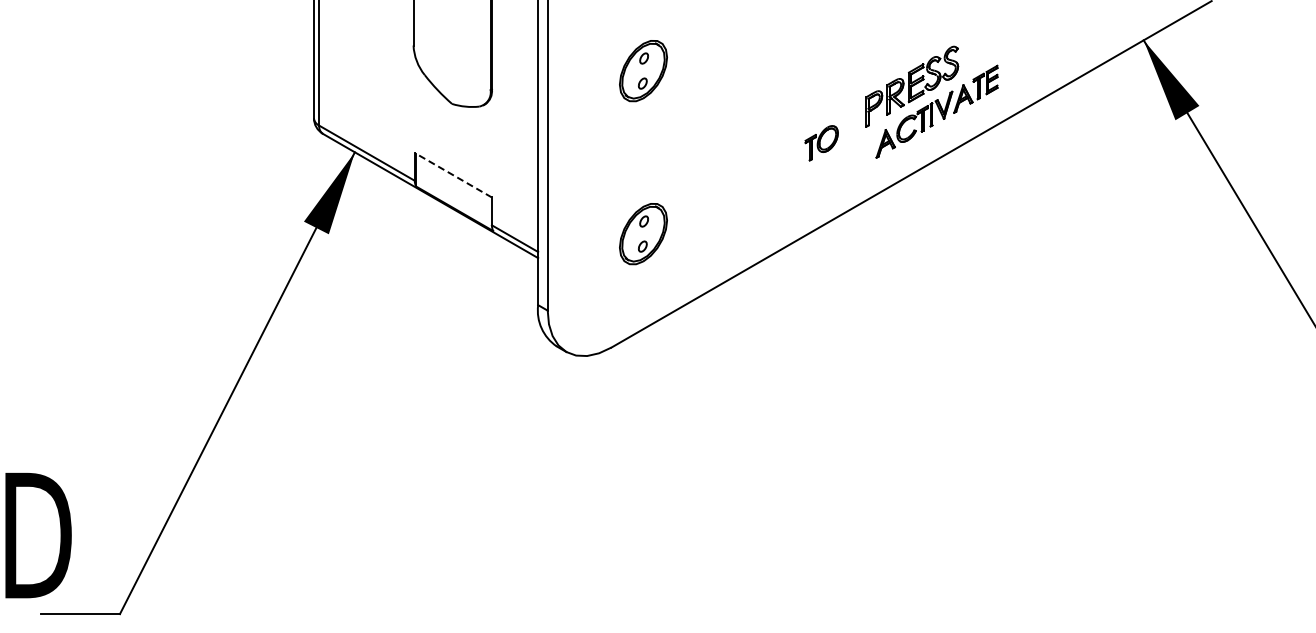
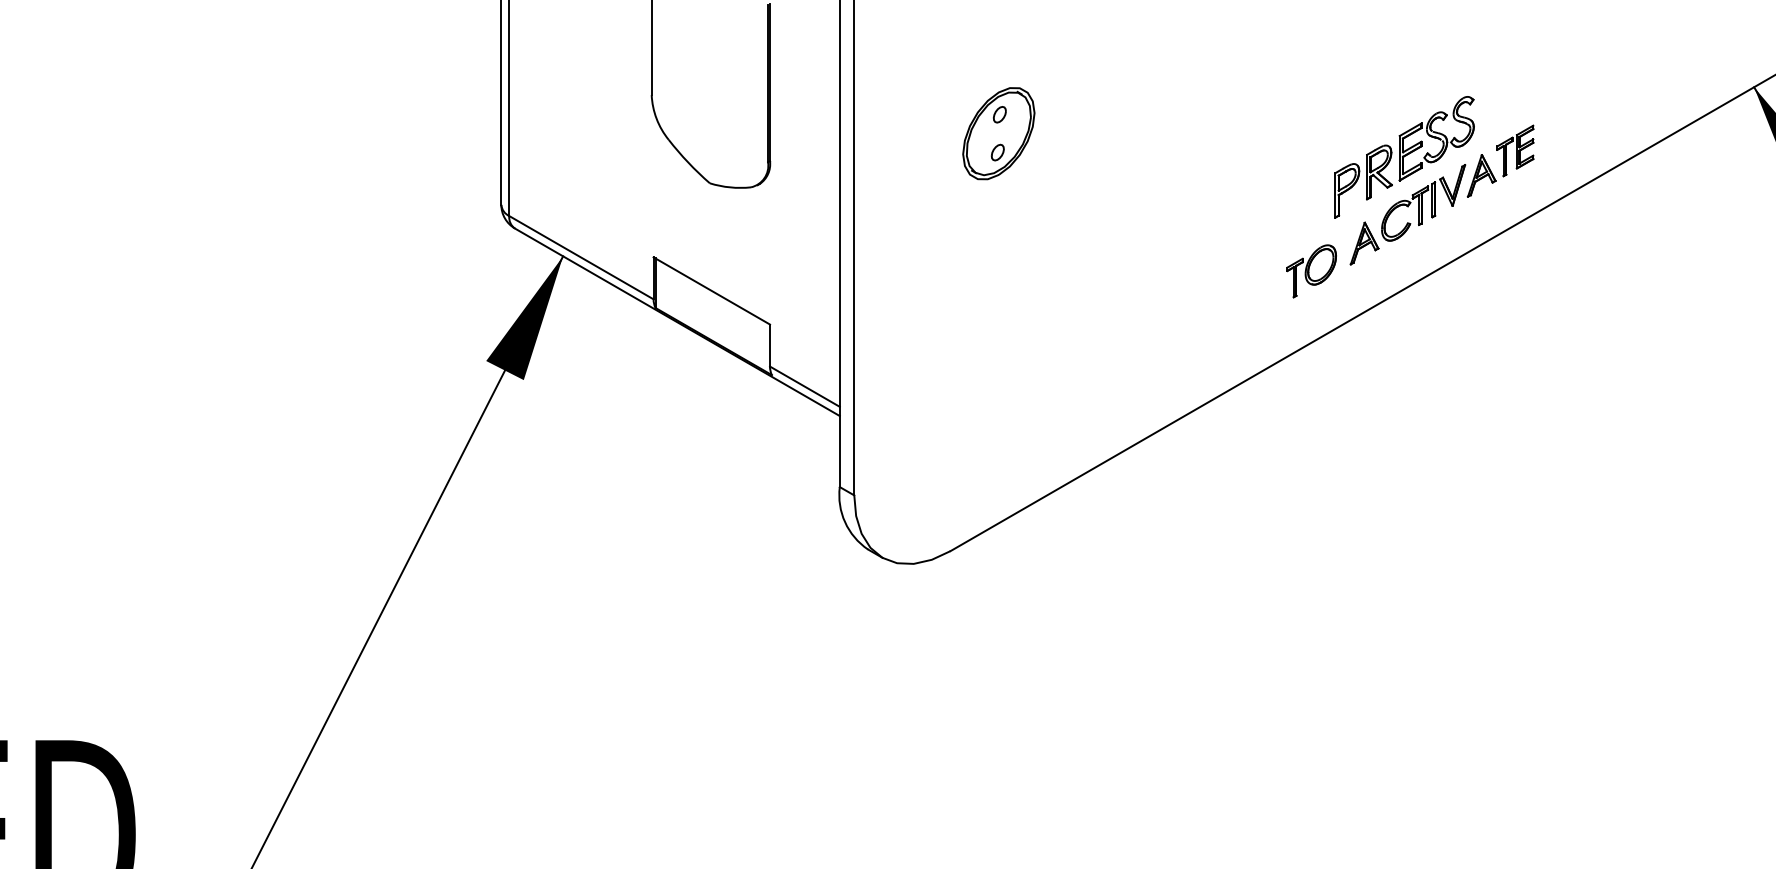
part: (821, 143) -> (1311, 271), moved
line: (453, 175) -> (712, 291), dashed -> solid
part: (643, 234) -> (998, 380), removed

